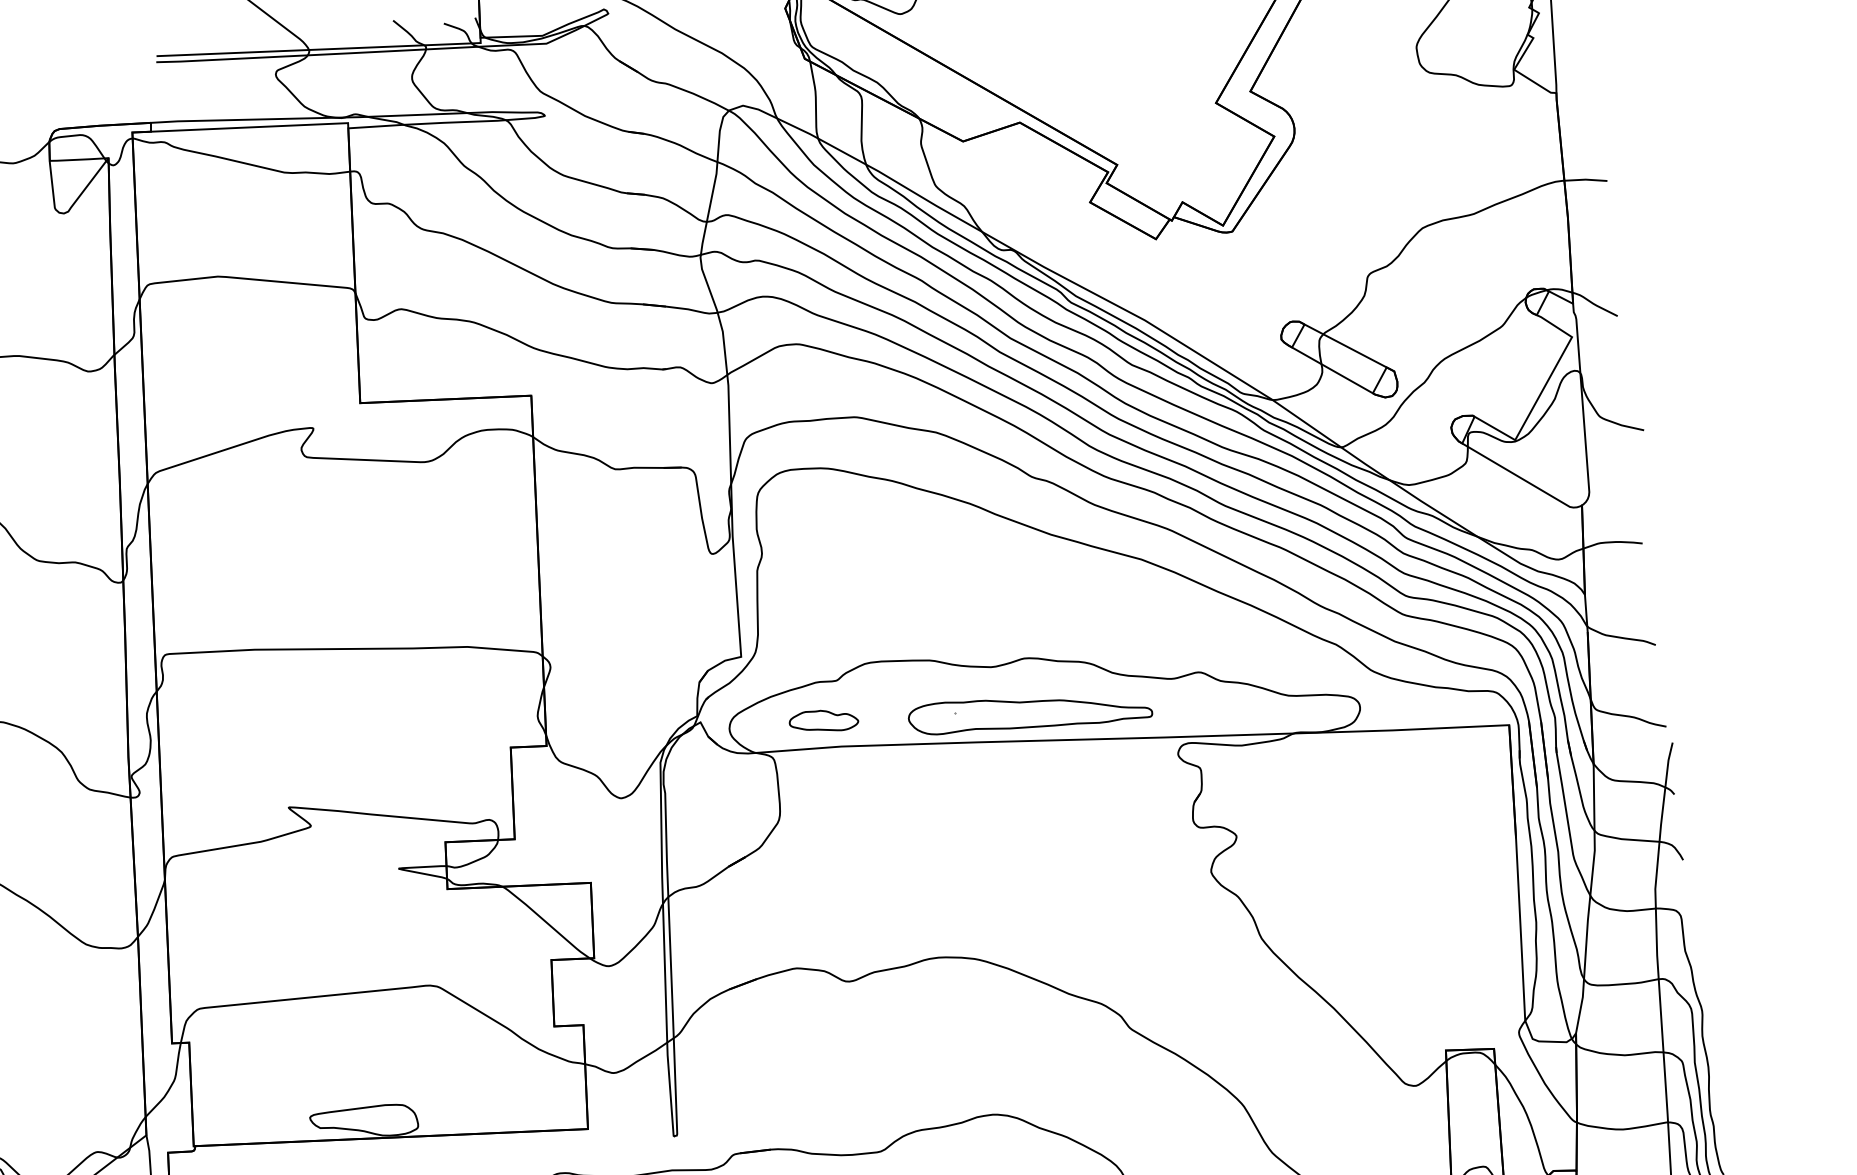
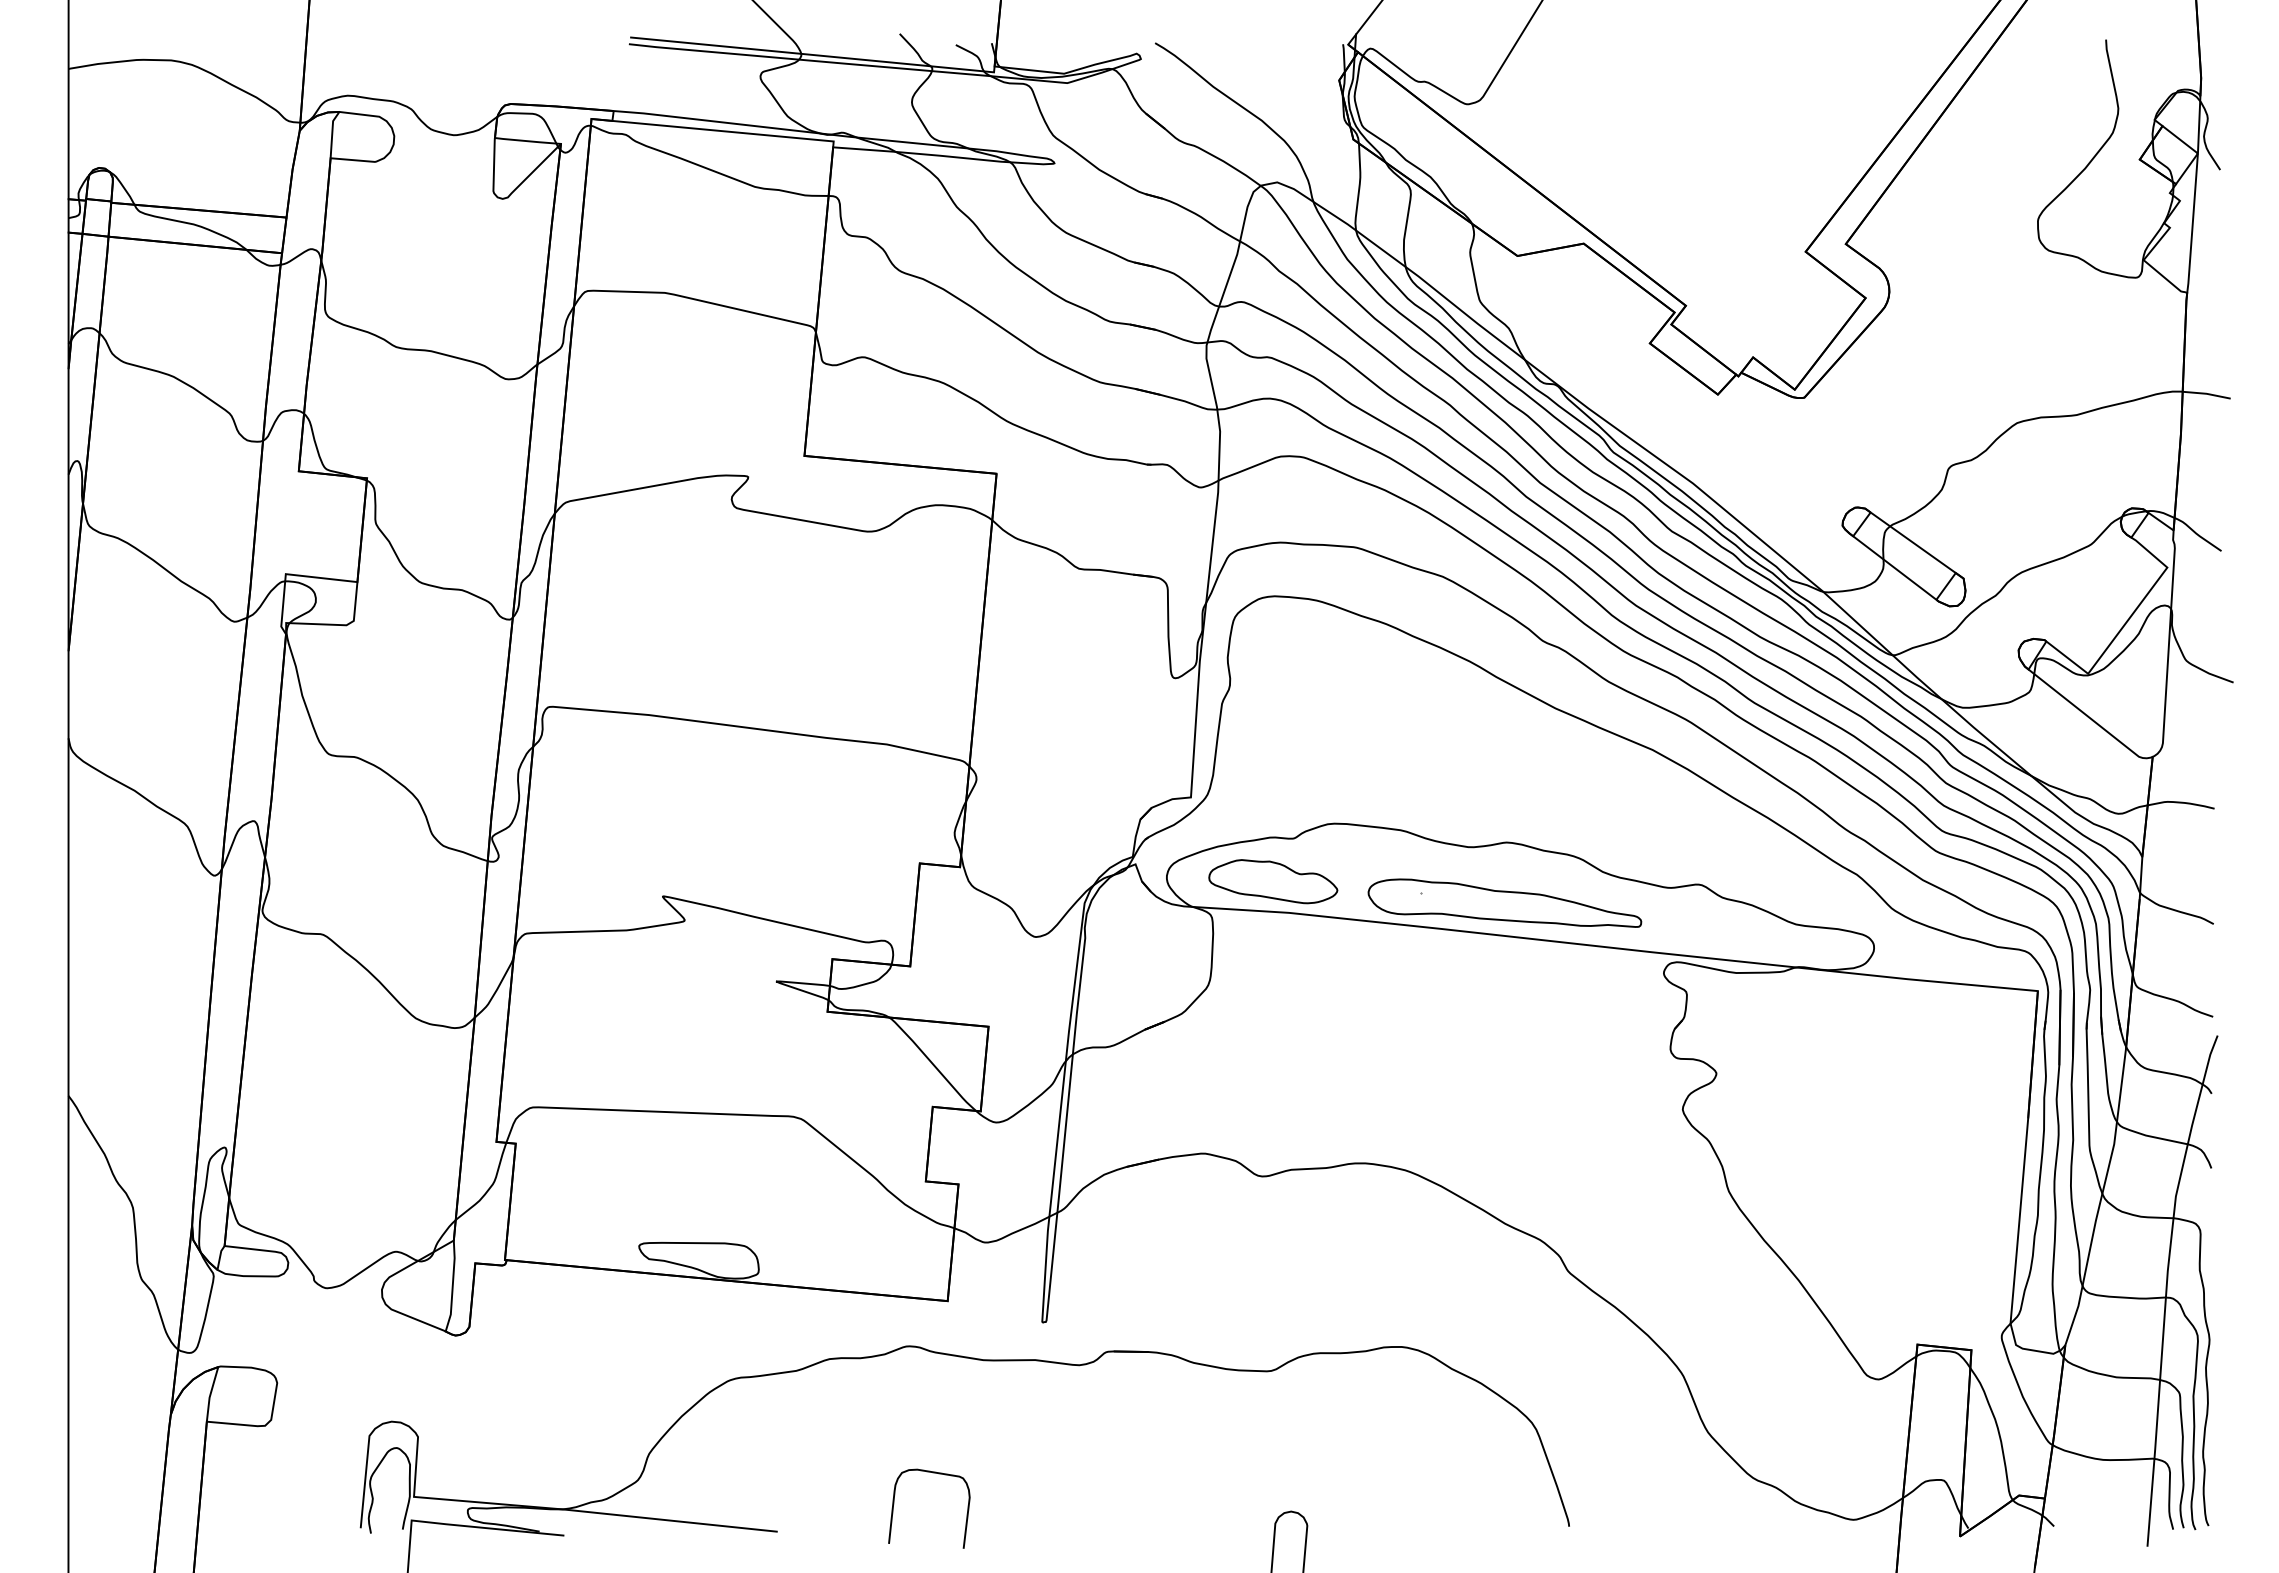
part: (823, 720) -> (1273, 881), size x1.67

